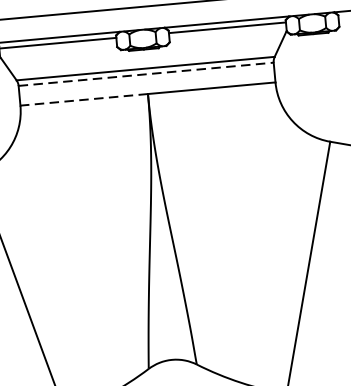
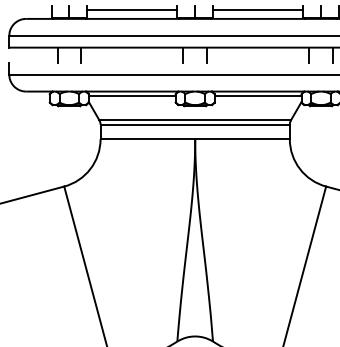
line: (146, 74) -> (195, 124), dashed -> solid
line: (83, 100) -> (147, 139), dashed -> solid

